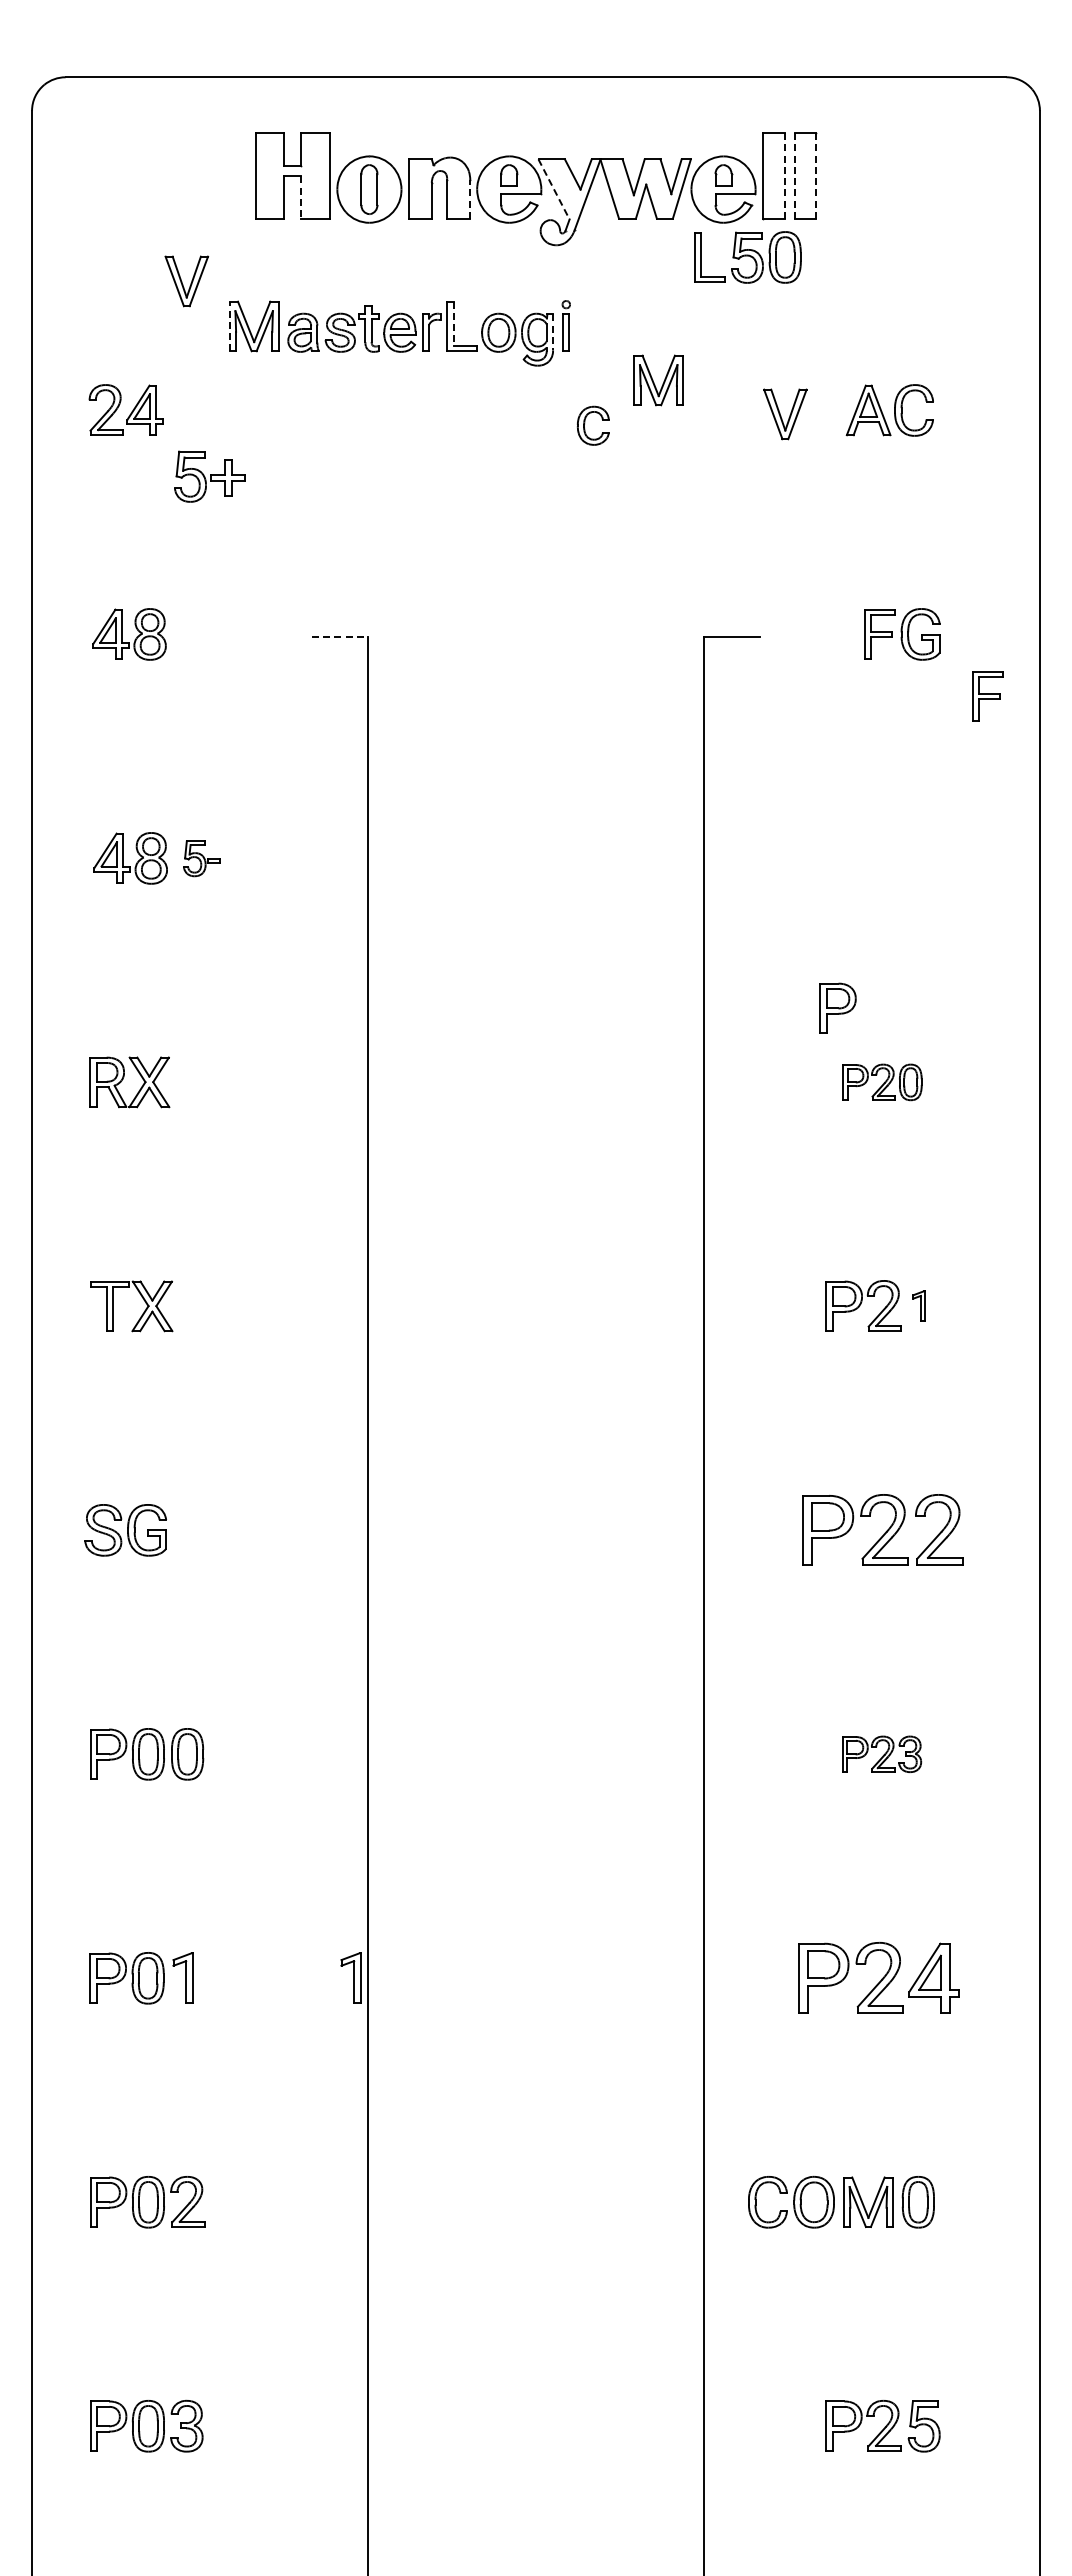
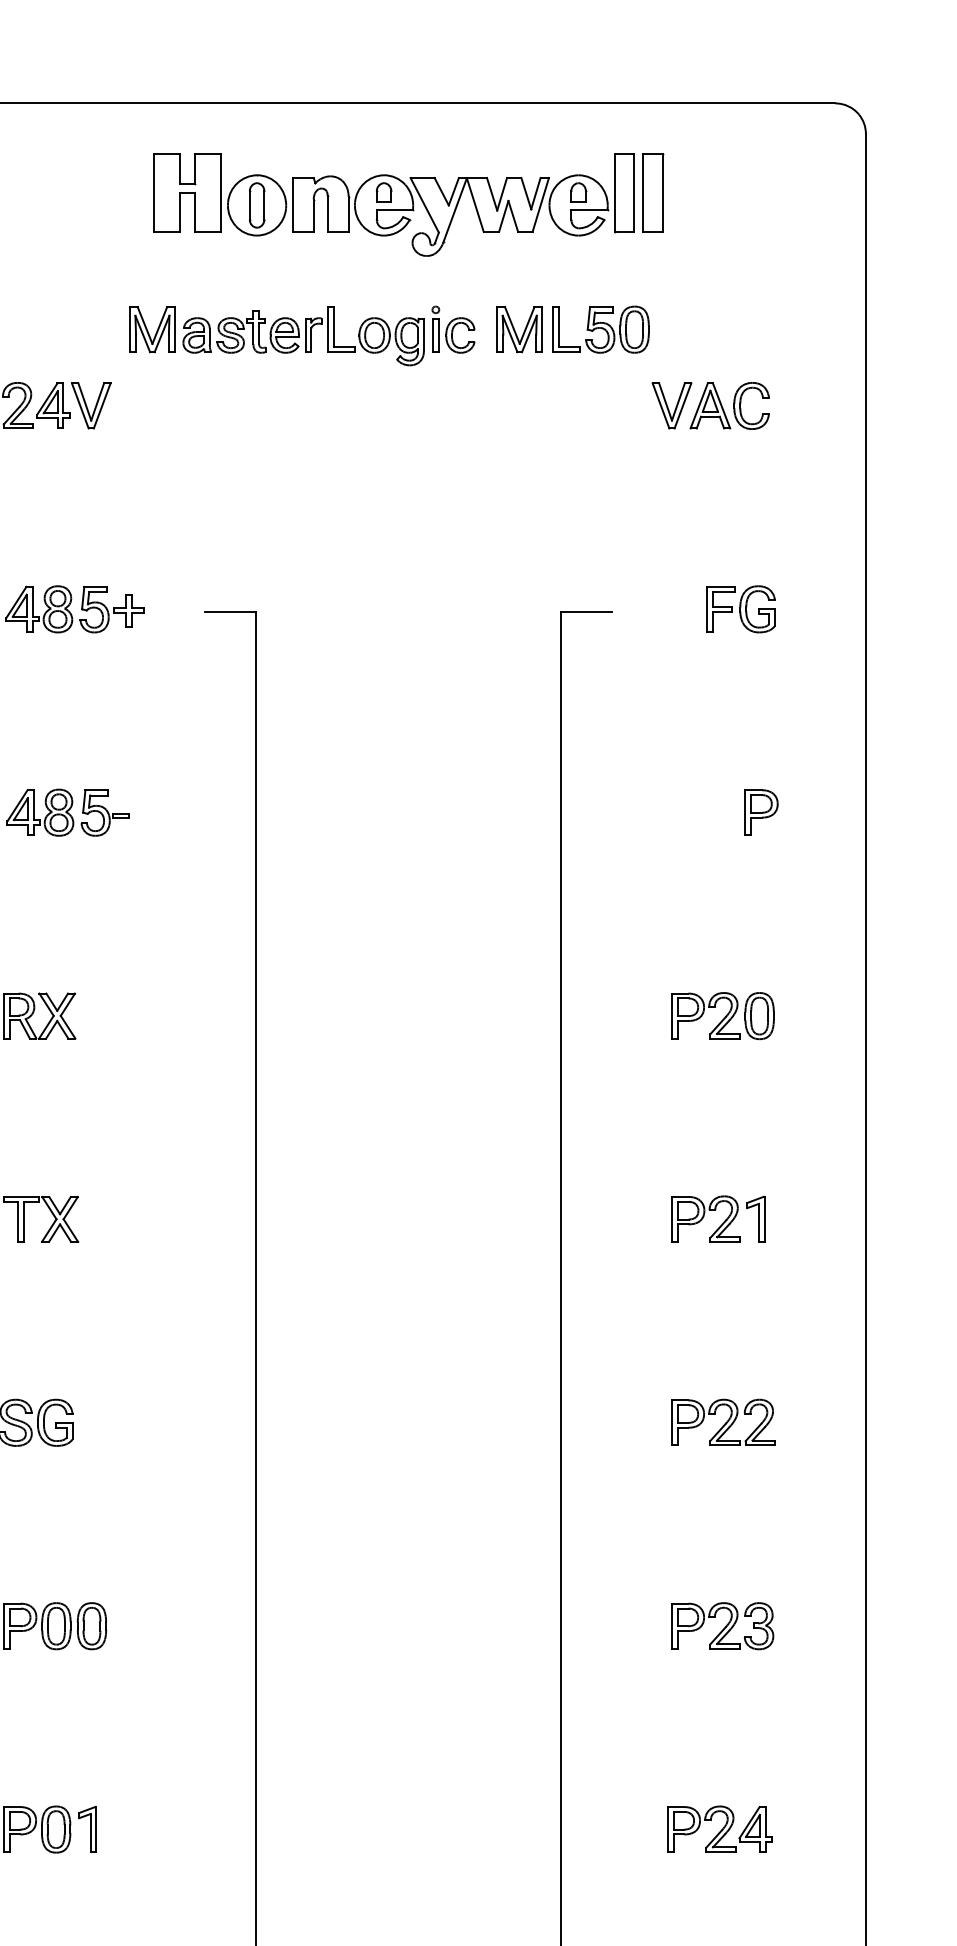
line: (784, 176) -> (633, 193), dashed -> solid
line: (794, 176) -> (643, 193), dashed -> solid
line: (815, 176) -> (662, 193), dashed -> solid
line: (554, 189) -> (425, 205), dashed -> solid
line: (301, 198) -> (195, 213), dashed -> solid
line: (470, 199) -> (348, 214), dashed -> solid
part: (747, 257) -> (600, 329), moved
part: (186, 281) -> (90, 406), moved
line: (453, 324) -> (333, 327), dashed -> solid
line: (229, 326) -> (130, 329), dashed -> solid
line: (553, 332) -> (424, 335), dashed -> solid
part: (658, 380) -> (519, 329), moved
part: (785, 414) -> (672, 406), moved
part: (585, 423) -> (453, 333), moved
part: (209, 476) -> (111, 609), moved
line: (340, 637) -> (230, 612), dashed -> solid
part: (987, 696) -> (818, 665), removed
part: (201, 858) -> (104, 812), size x1.43
part: (837, 1007) -> (761, 811), moved
part: (882, 1082) -> (722, 1016), size x1.43
part: (918, 1305) -> (755, 1218), size x1.67
part: (882, 1529) -> (722, 1422), size x0.71
part: (881, 1754) -> (722, 1626), size x1.43
part: (350, 1977) -> (239, 1828), removed
part: (878, 1977) -> (719, 1828), size x0.71

